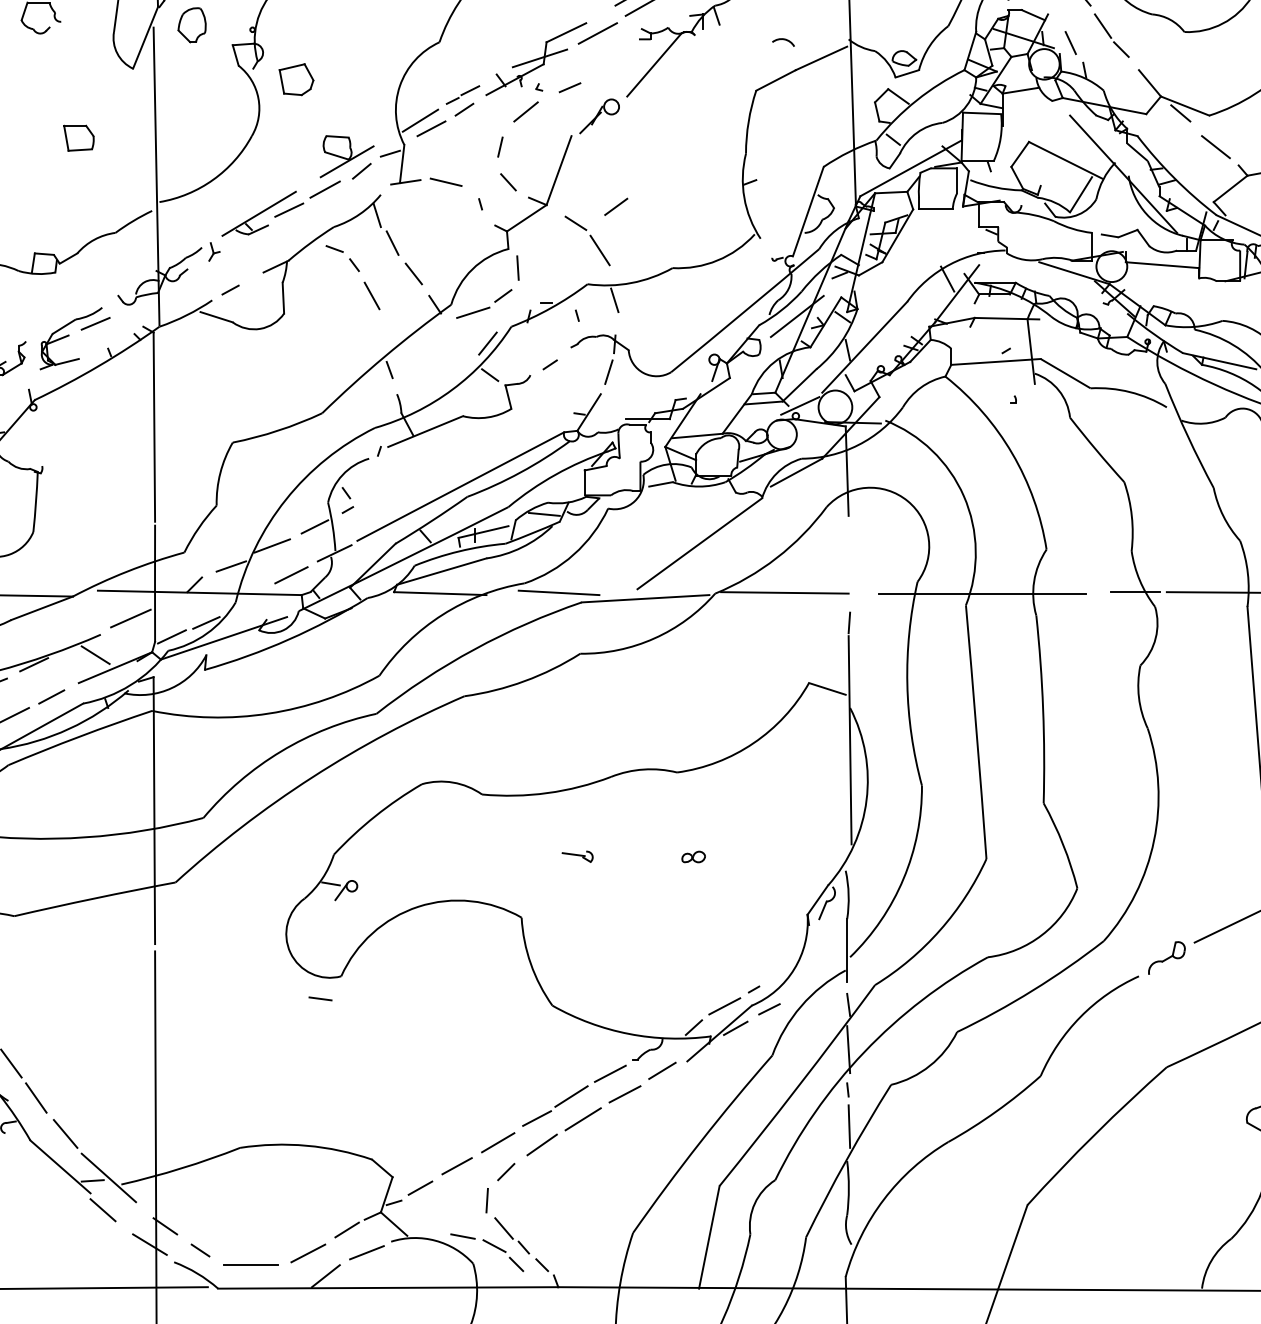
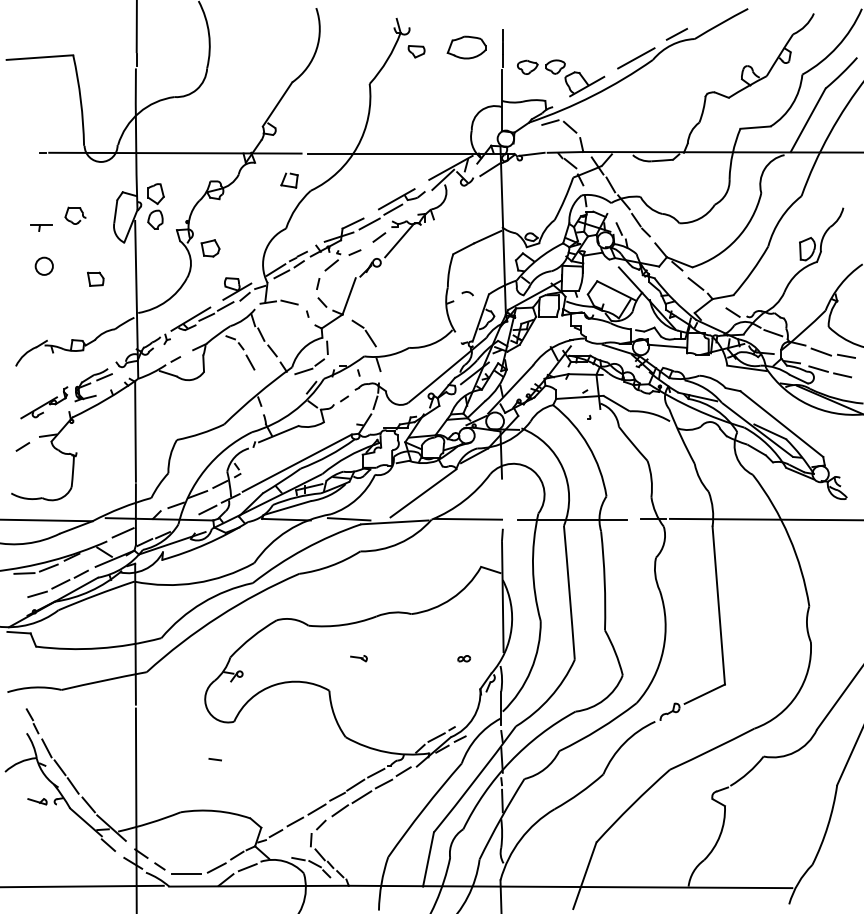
arc: (783, 40) -> (467, 292), moved
line: (616, 206) -> (379, 237), moved
part: (694, 856) -> (464, 658), moved
line: (319, 998) -> (214, 759), moved

